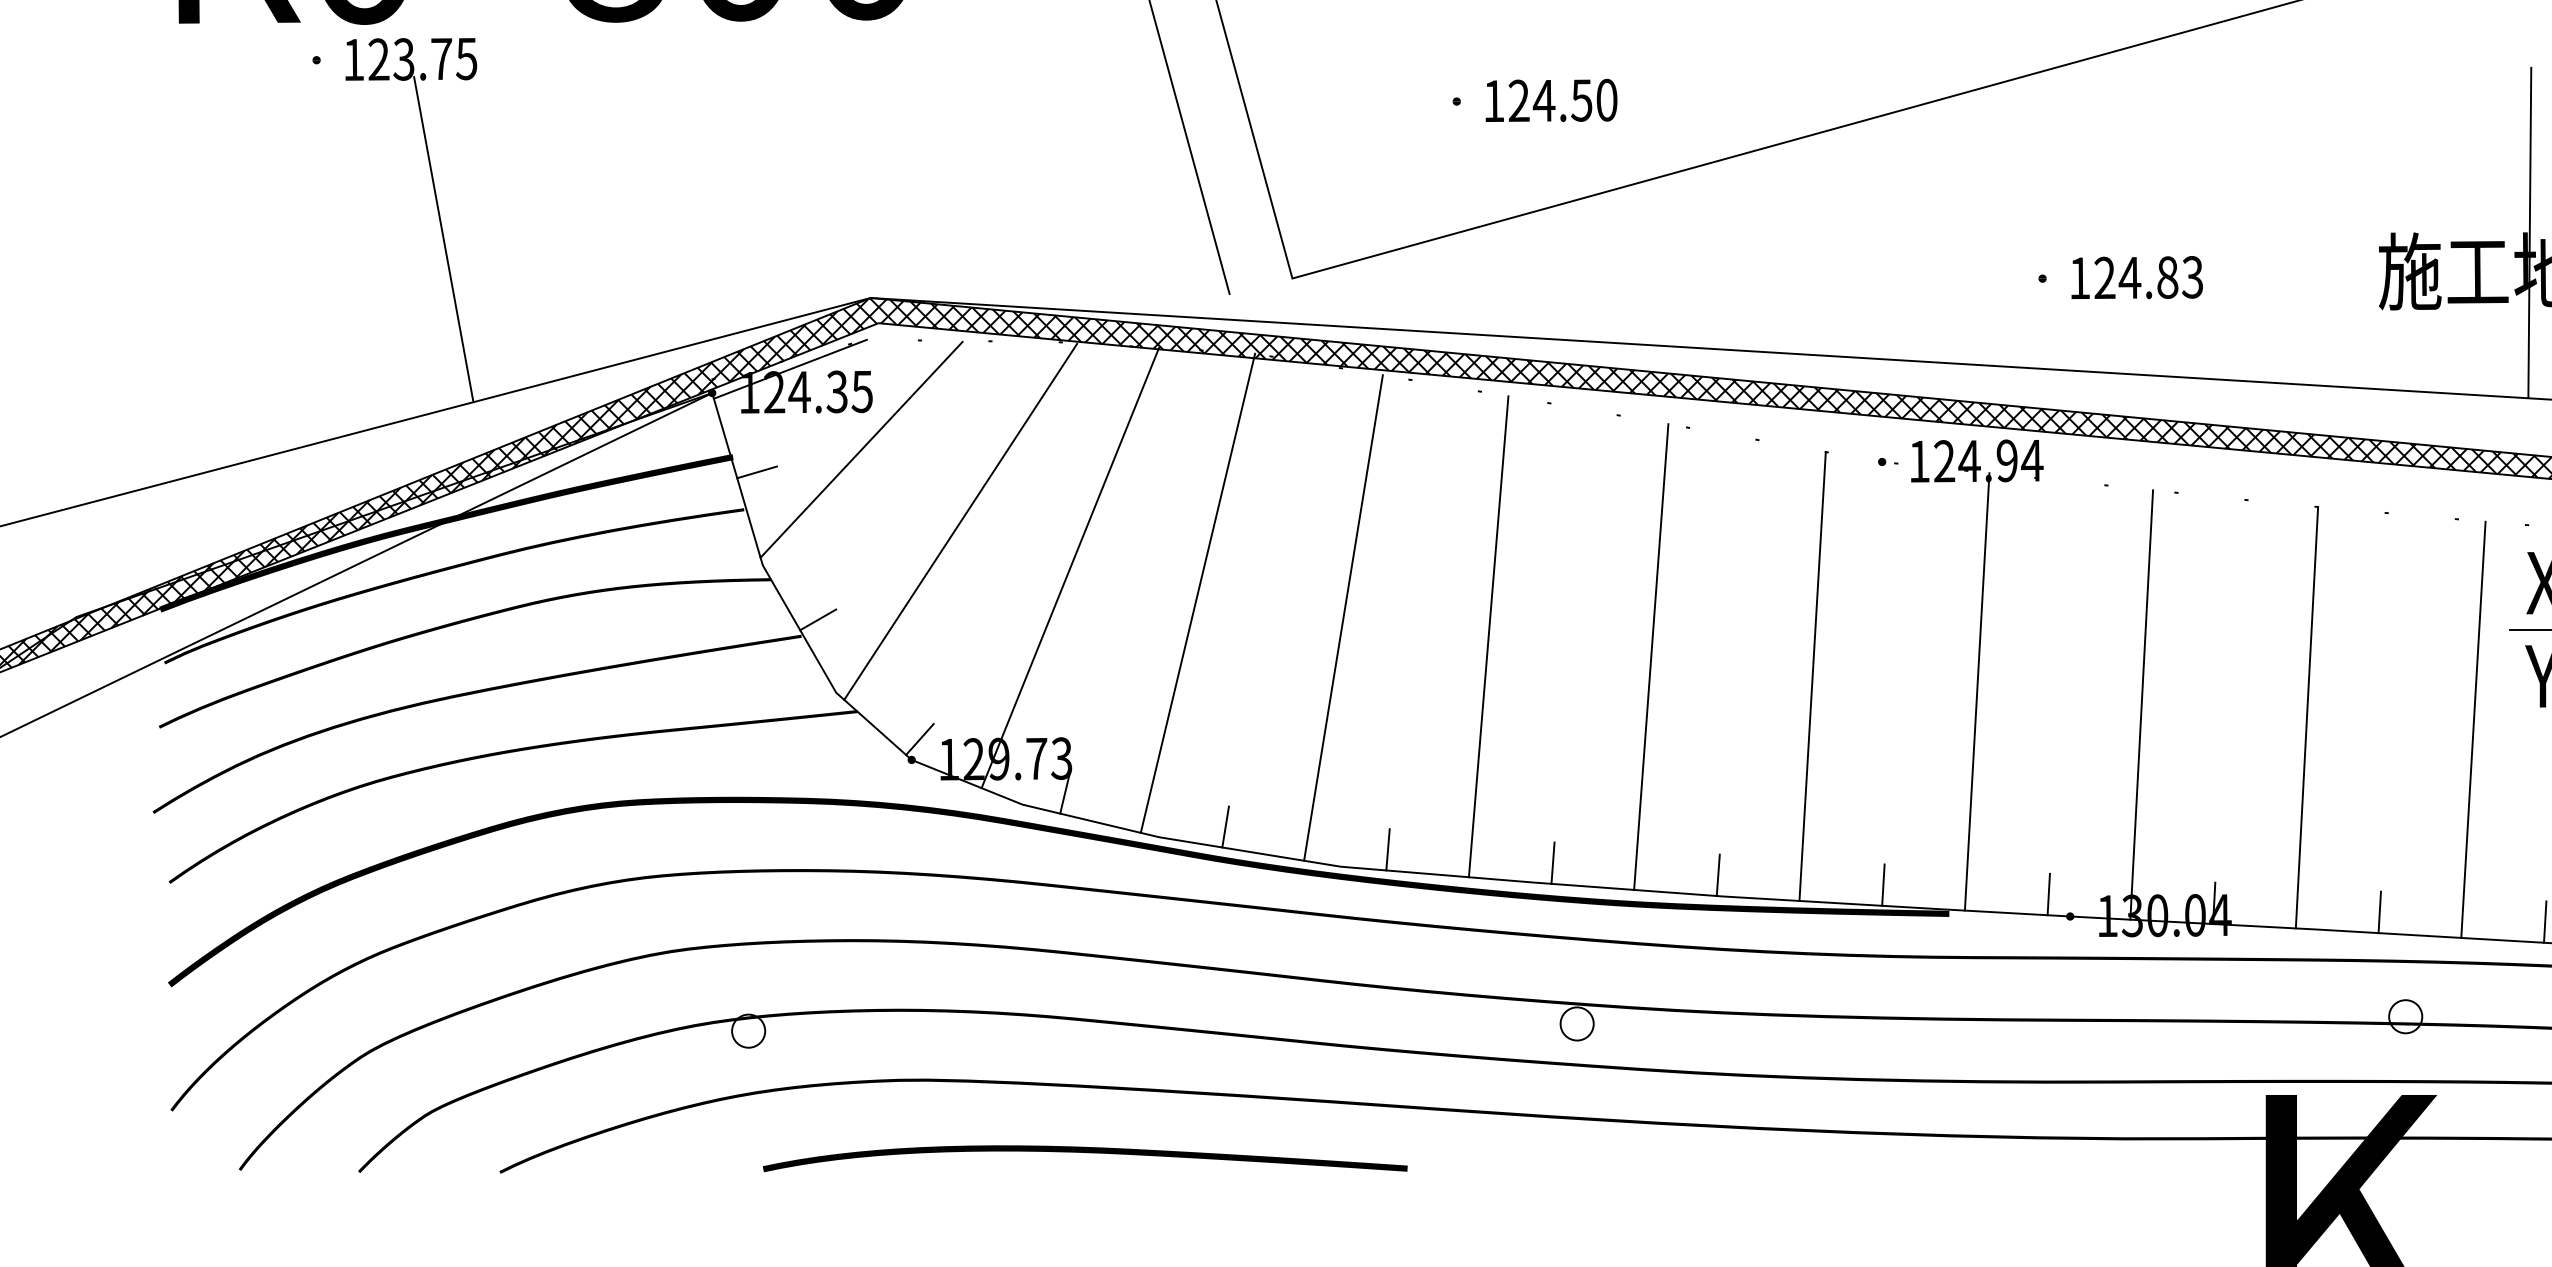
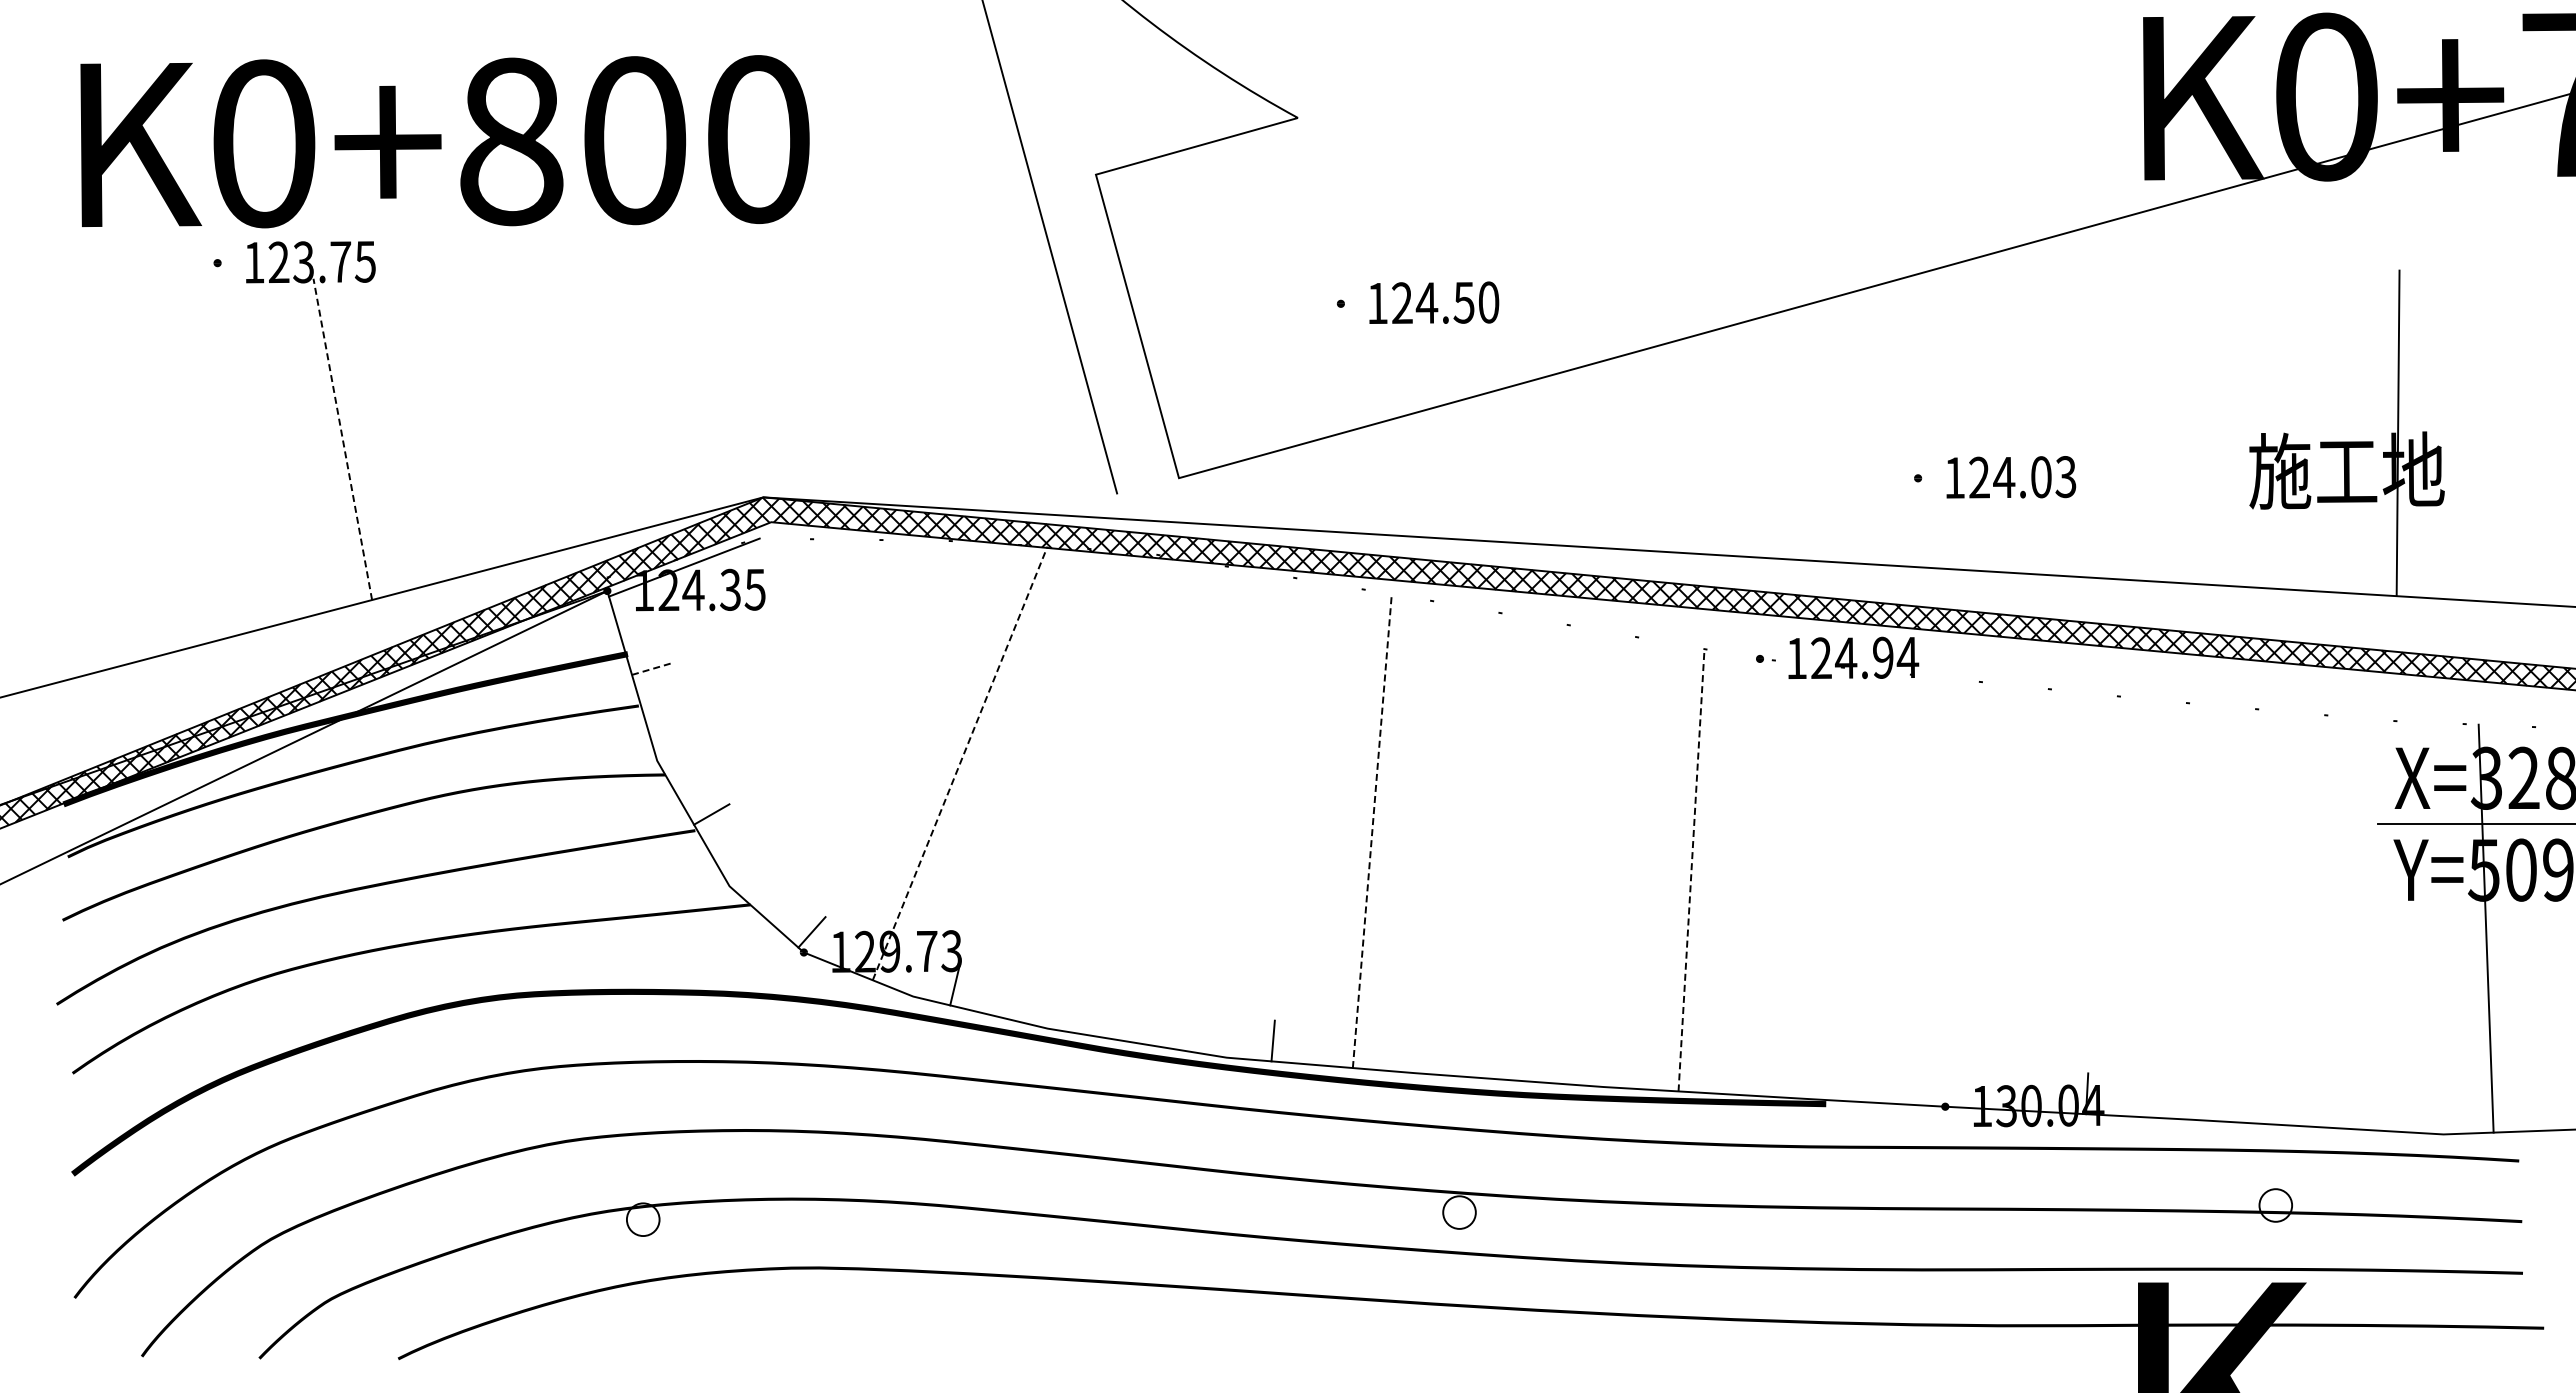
line: (443, 238) -> (342, 438), solid -> dashed
text: (2167, 277) -> (2041, 477), 124.83 -> 124.03
line: (861, 449) -> (754, 646), removed
line: (758, 472) -> (652, 669), solid -> dashed
line: (960, 521) -> (851, 717), removed
line: (1070, 568) -> (960, 763), solid -> dashed
line: (1197, 593) -> (1085, 788), removed
line: (1343, 617) -> (1229, 812), removed
line: (1488, 637) -> (1372, 831), solid -> dashed
line: (1651, 656) -> (1532, 850), removed
line: (1812, 676) -> (1691, 870), solid -> dashed
line: (1977, 690) -> (1853, 884), removed
line: (2141, 704) -> (2015, 897), removed
line: (2306, 717) -> (2178, 910), removed
line: (2473, 729) -> (2342, 922), removed
line: (1224, 826) -> (1112, 1018), removed
line: (1552, 862) -> (1435, 1053), removed
line: (1718, 874) -> (1598, 1065), removed
line: (1883, 884) -> (1761, 1075), removed
line: (2049, 893) -> (1924, 1084), removed
line: (2380, 912) -> (2250, 1102), removed
line: (2545, 921) -> (2413, 1111), removed
curve: (1084, 1152) -> (974, 1339), removed

